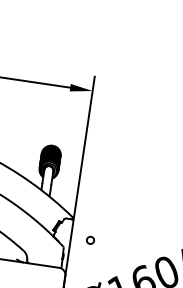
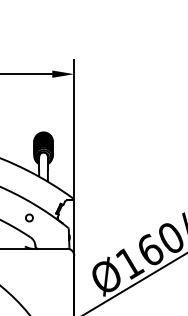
part: (90, 239) -> (29, 217), moved

